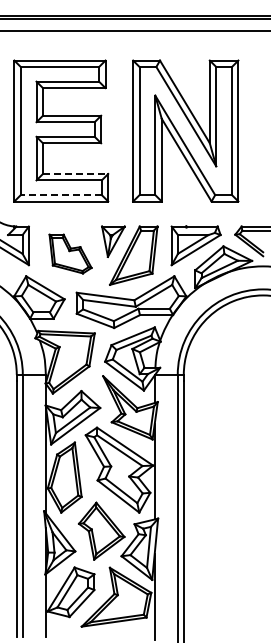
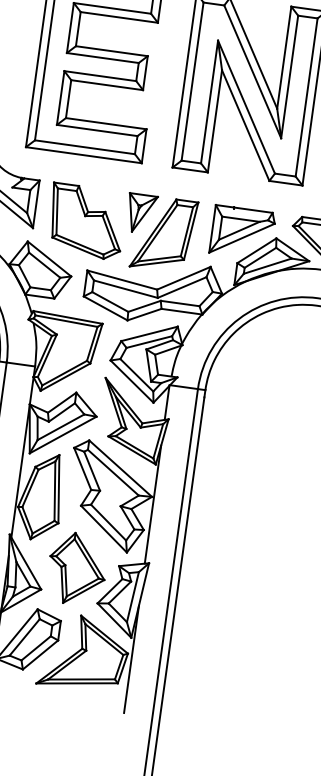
line: (75, 173) -> (106, 123), dashed -> solid
line: (60, 195) -> (83, 147), dashed -> solid
part: (70, 253) -> (86, 220), size x1.43

